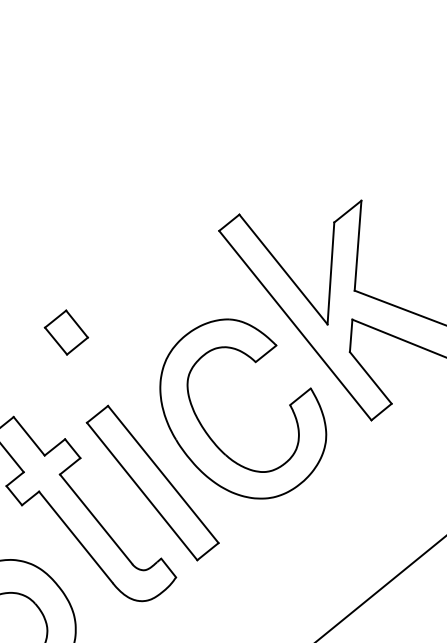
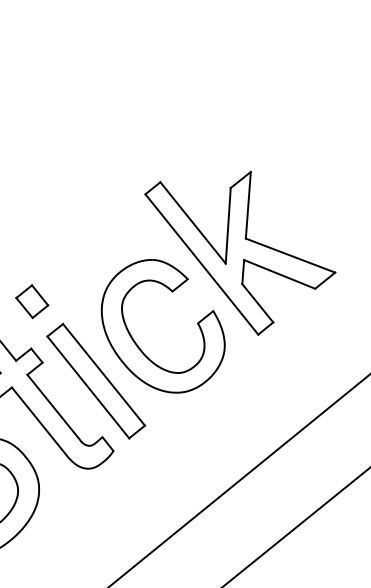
part: (66, 332) -> (32, 301), moved

